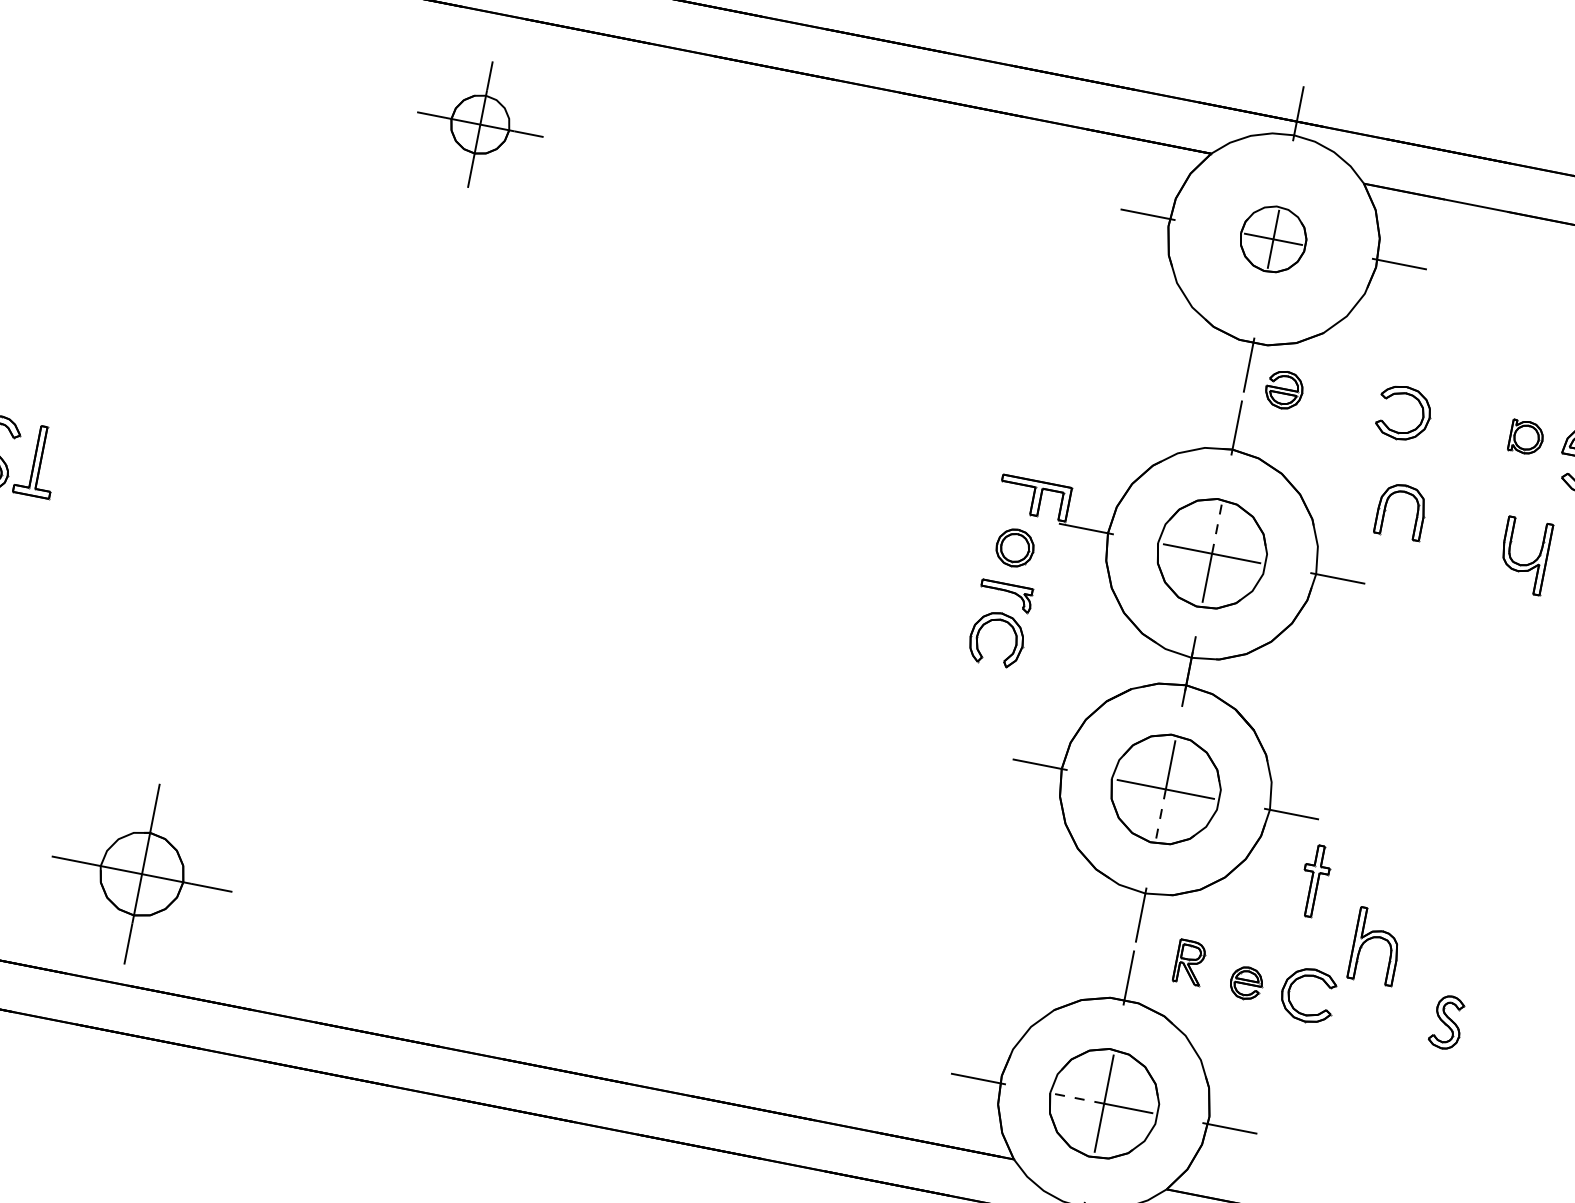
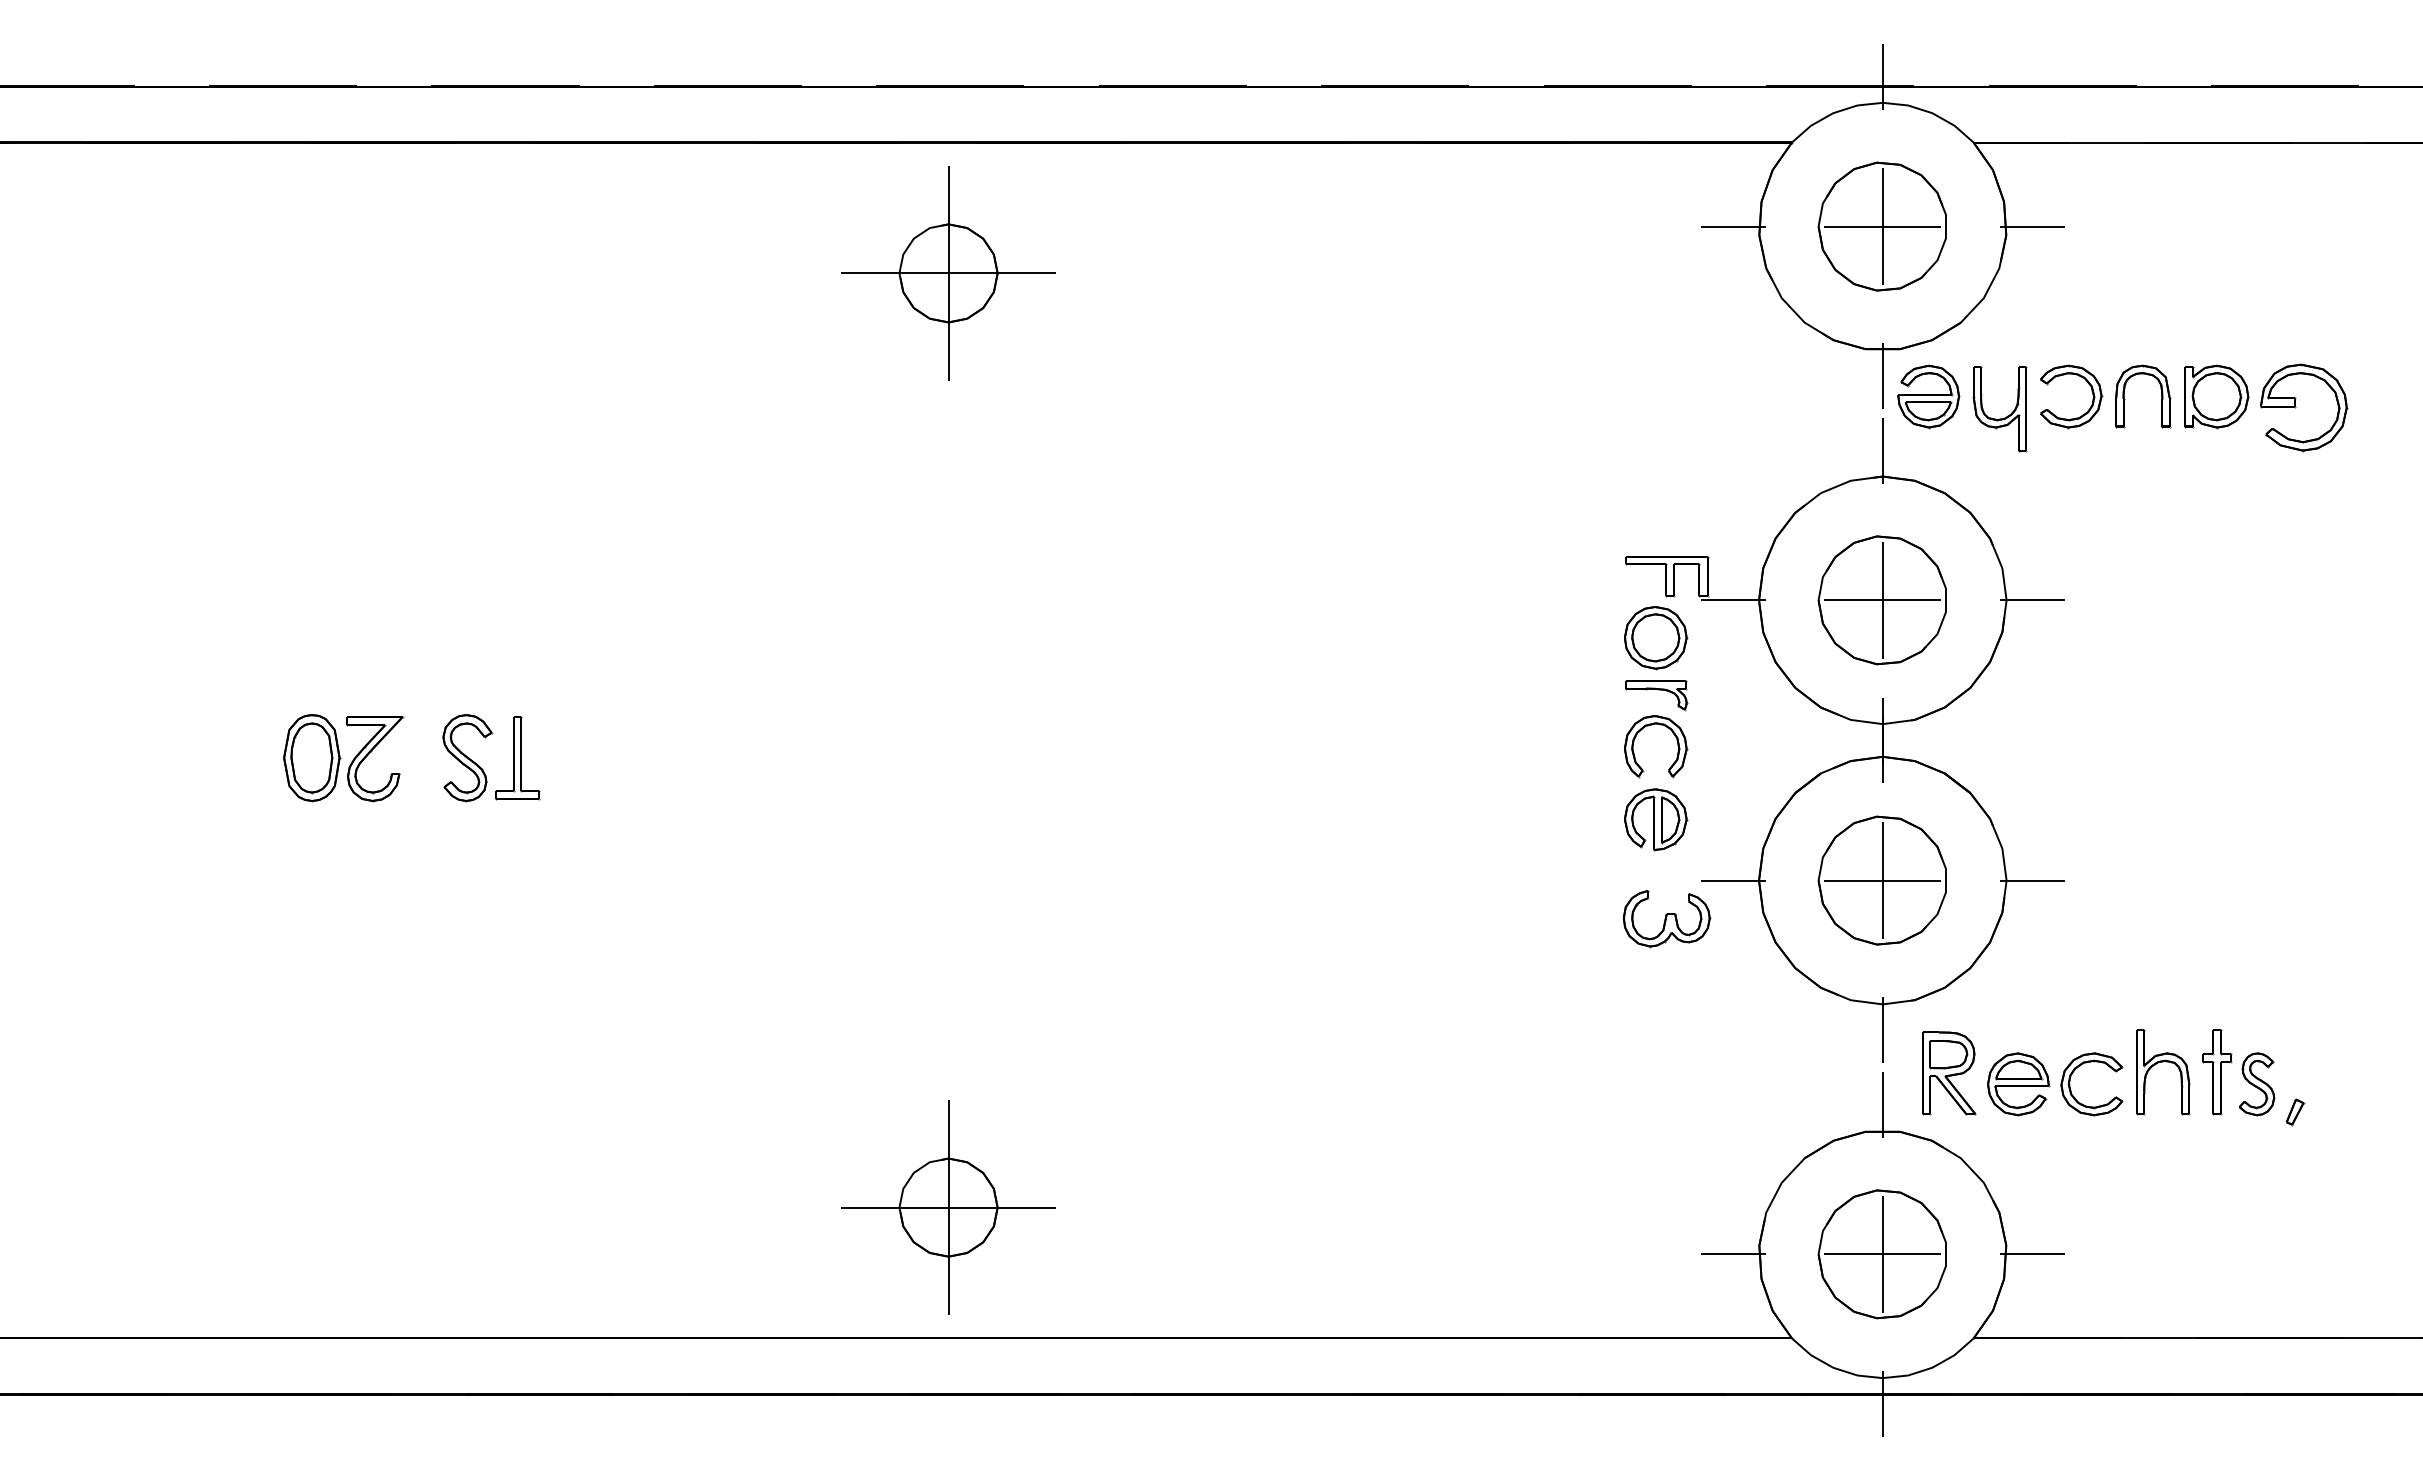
part: (480, 124) -> (948, 273), size x1.43
part: (1272, 239) -> (1881, 226), size x1.67
part: (1284, 389) -> (1928, 396), size x1.43
part: (1526, 437) -> (2216, 396), size x1.67
part: (1416, 514) -> (2161, 396), moved
line: (1216, 528) -> (1882, 570), dashed -> solid
part: (1015, 548) -> (1656, 638), size x1.43
part: (1522, 564) -> (1999, 418), moved
part: (985, 700) -> (1656, 819), added
part: (977, 786) -> (1666, 919), added
line: (1160, 814) -> (1882, 910), dashed -> solid
part: (142, 874) -> (948, 1207), moved
part: (1315, 881) -> (2217, 1072), moved
part: (1378, 938) -> (2163, 1062), moved
part: (1190, 962) -> (1949, 1073), size x1.67
part: (1246, 983) -> (2018, 1084), size x1.67
part: (1474, 1052) -> (2295, 1112), added
line: (1079, 1099) -> (1853, 1254), dashed -> solid

